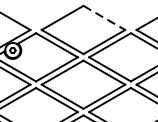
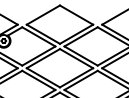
line: (104, 18) -> (76, 15), dashed -> solid

